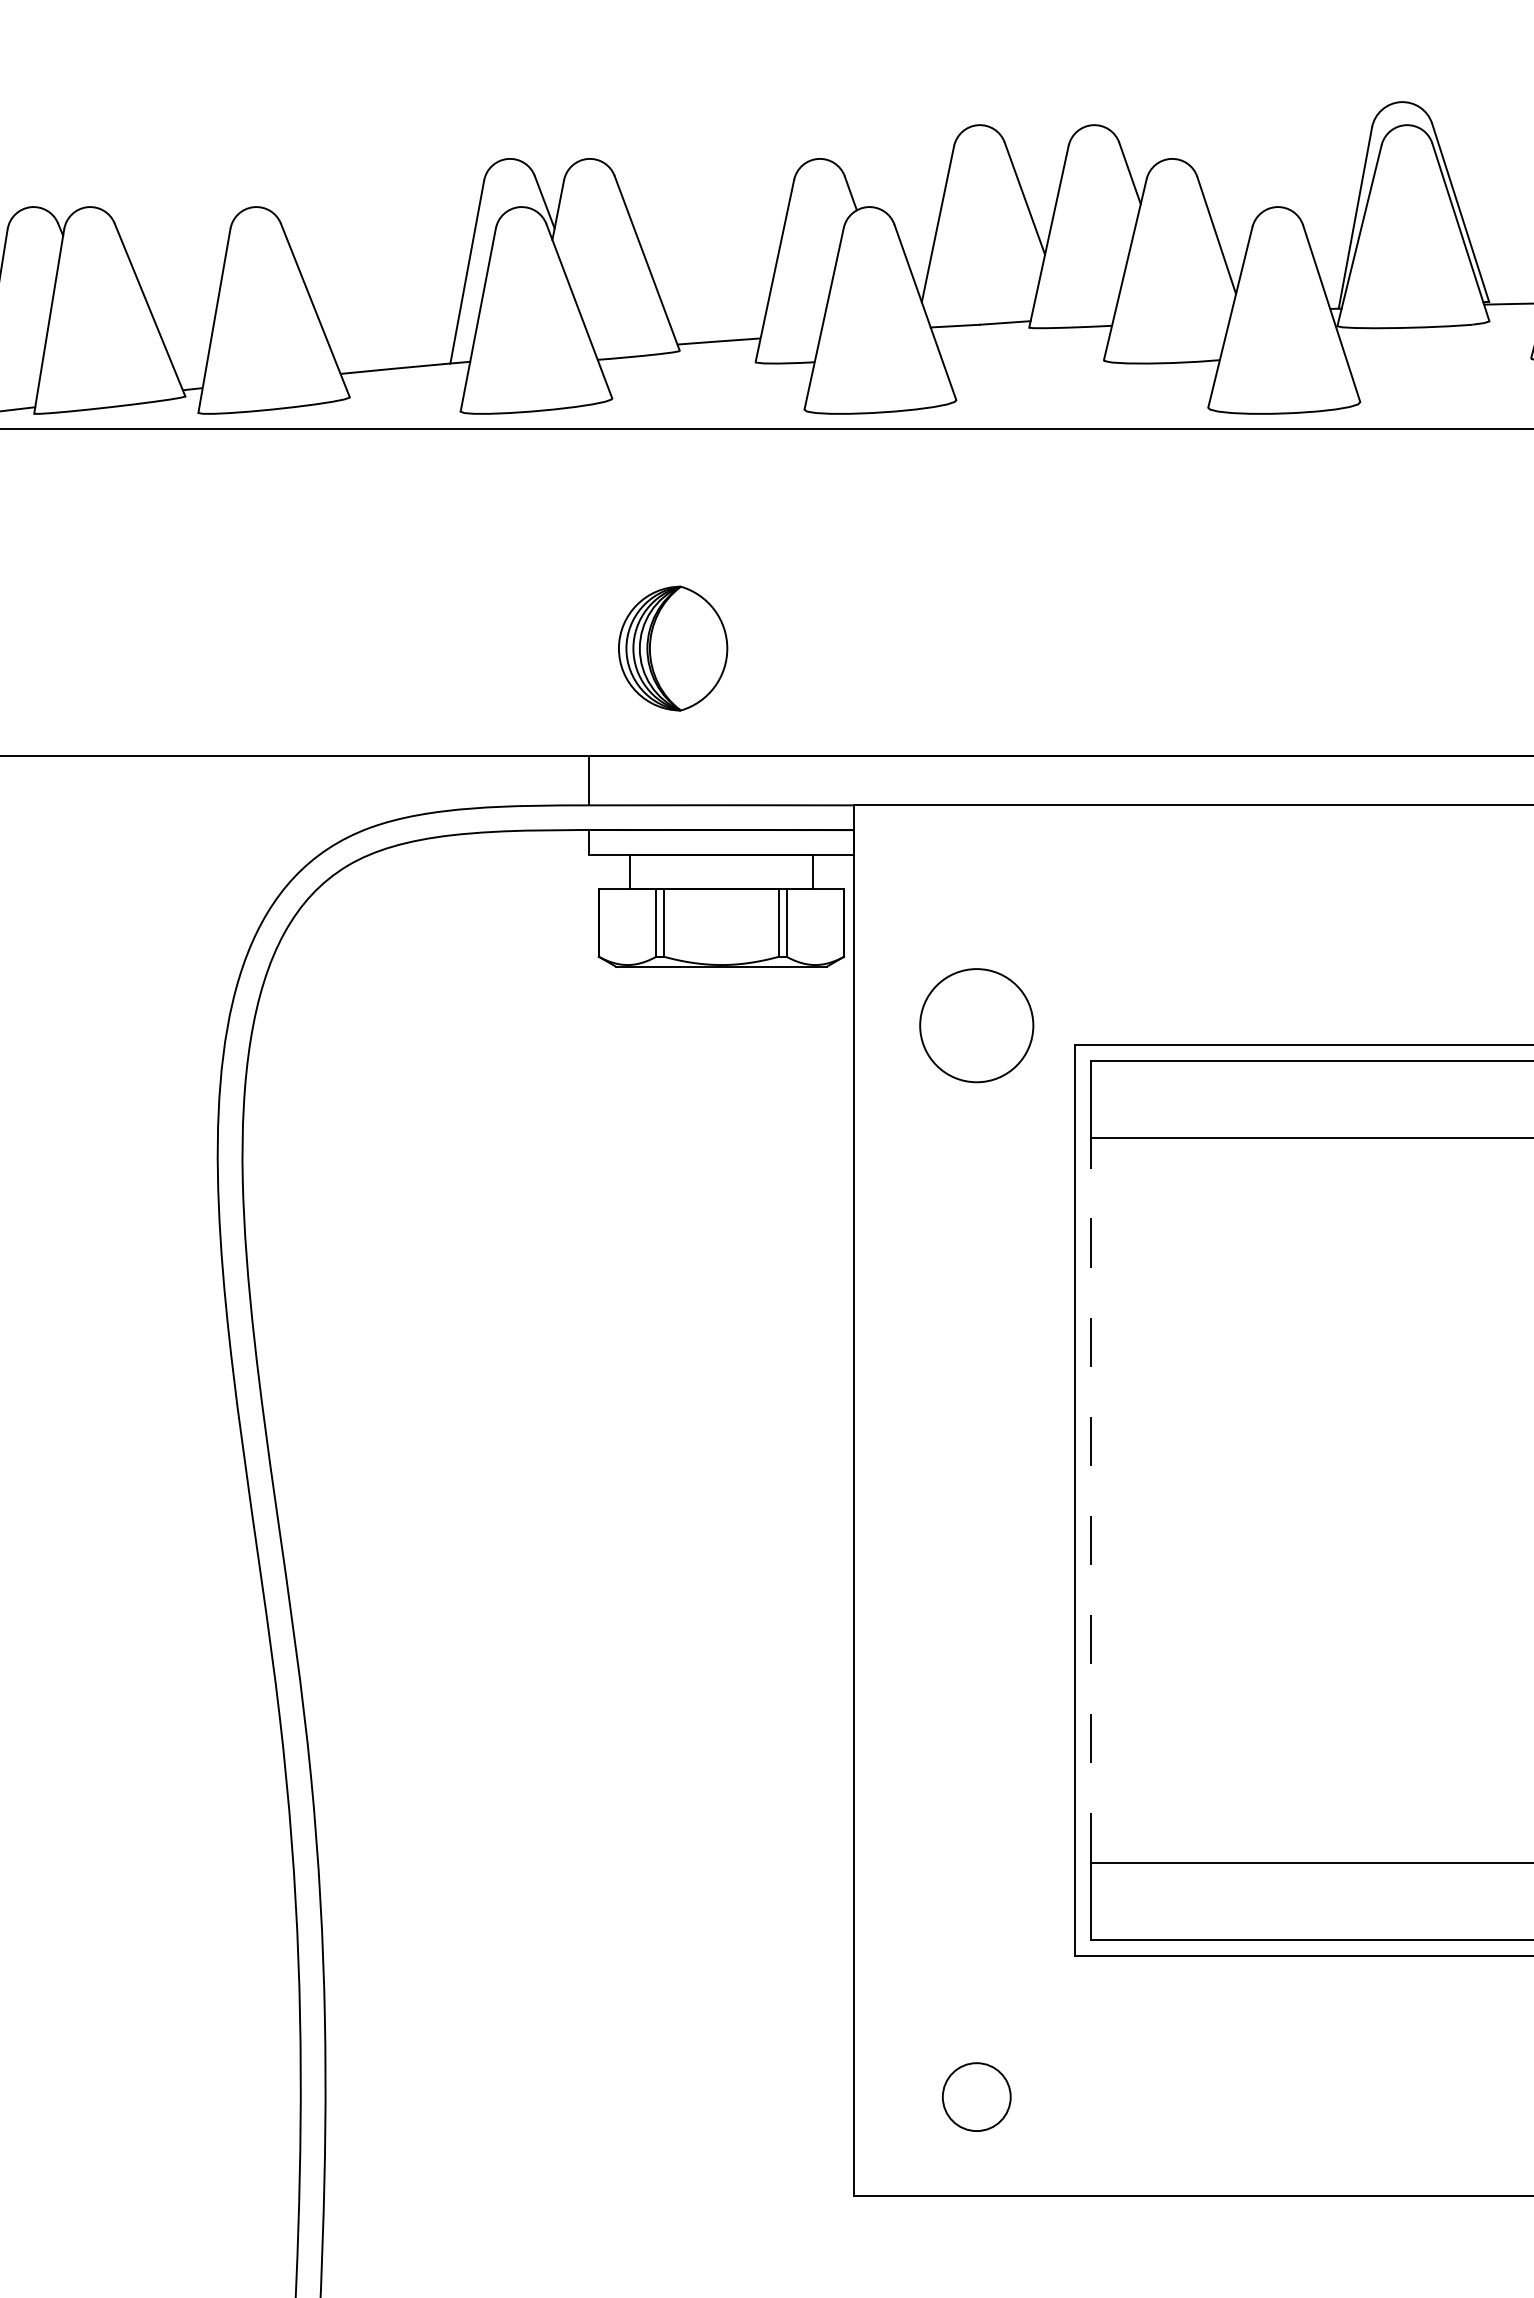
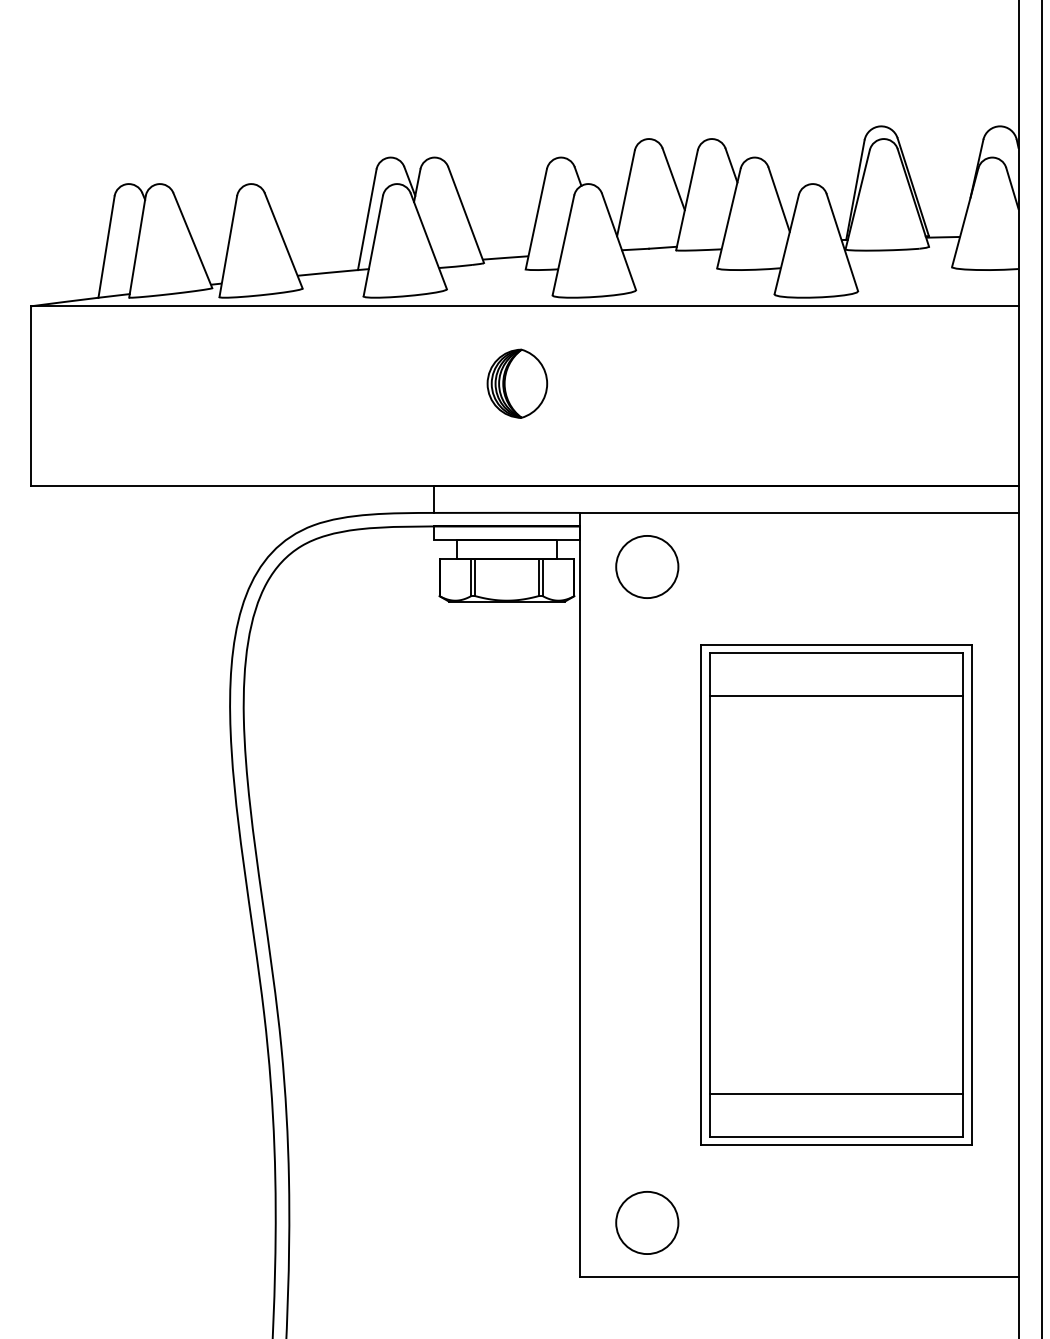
part: (673, 648) -> (517, 383), moved
circle: (977, 1024) -> (647, 566), moved
line: (1089, 1499) -> (709, 894), dashed -> solid
circle: (977, 2096) -> (647, 1222), size x1.67

